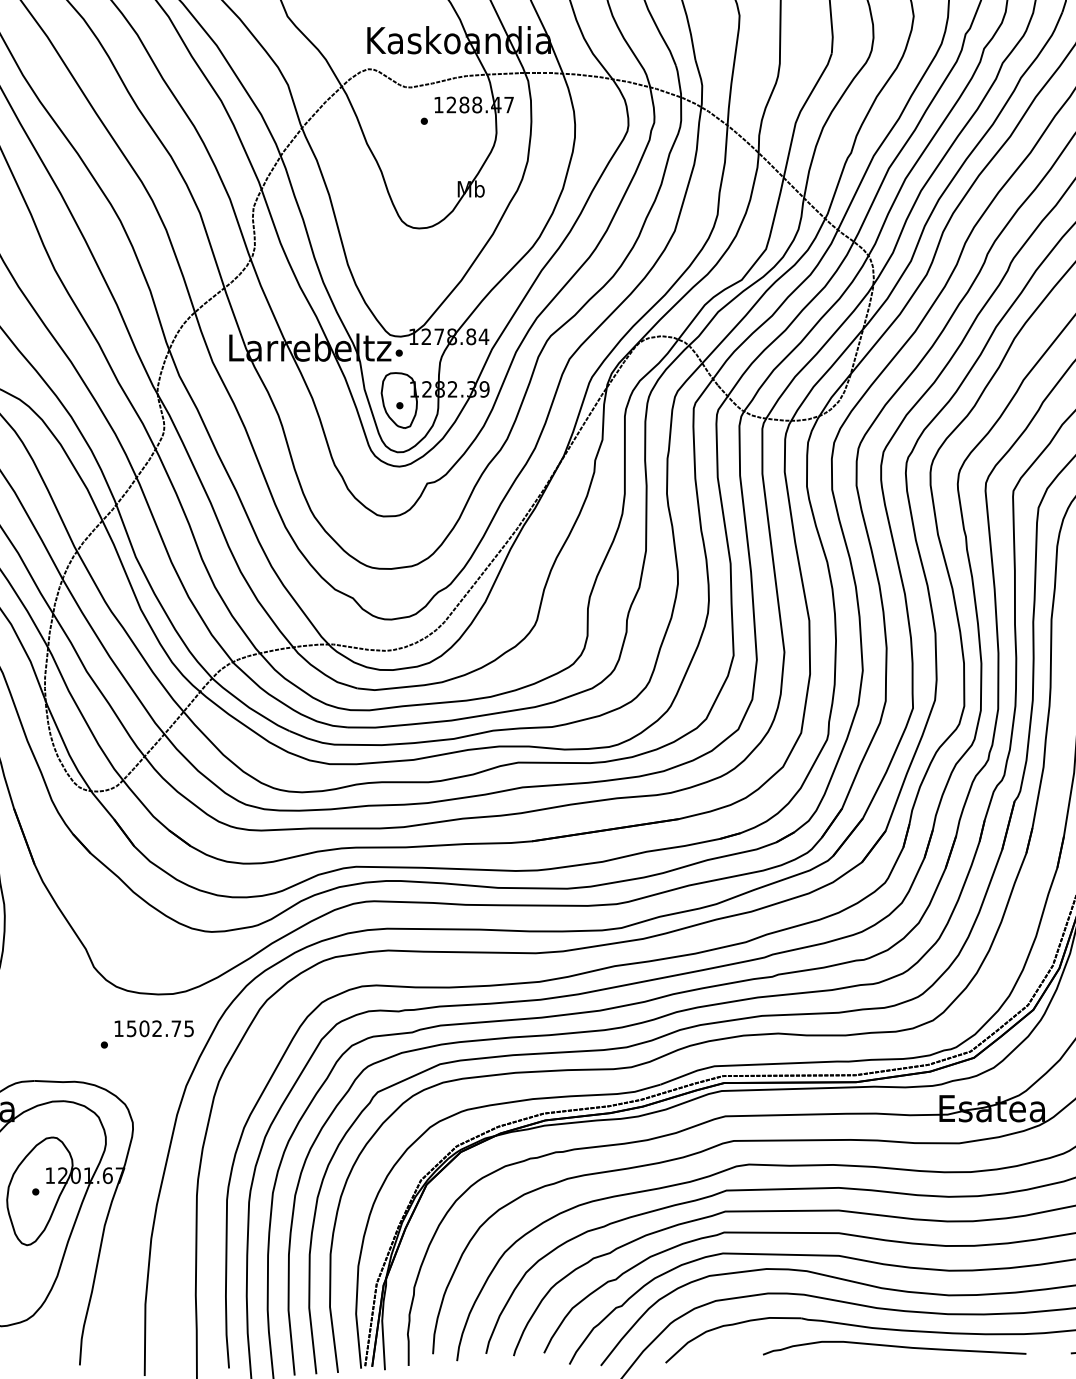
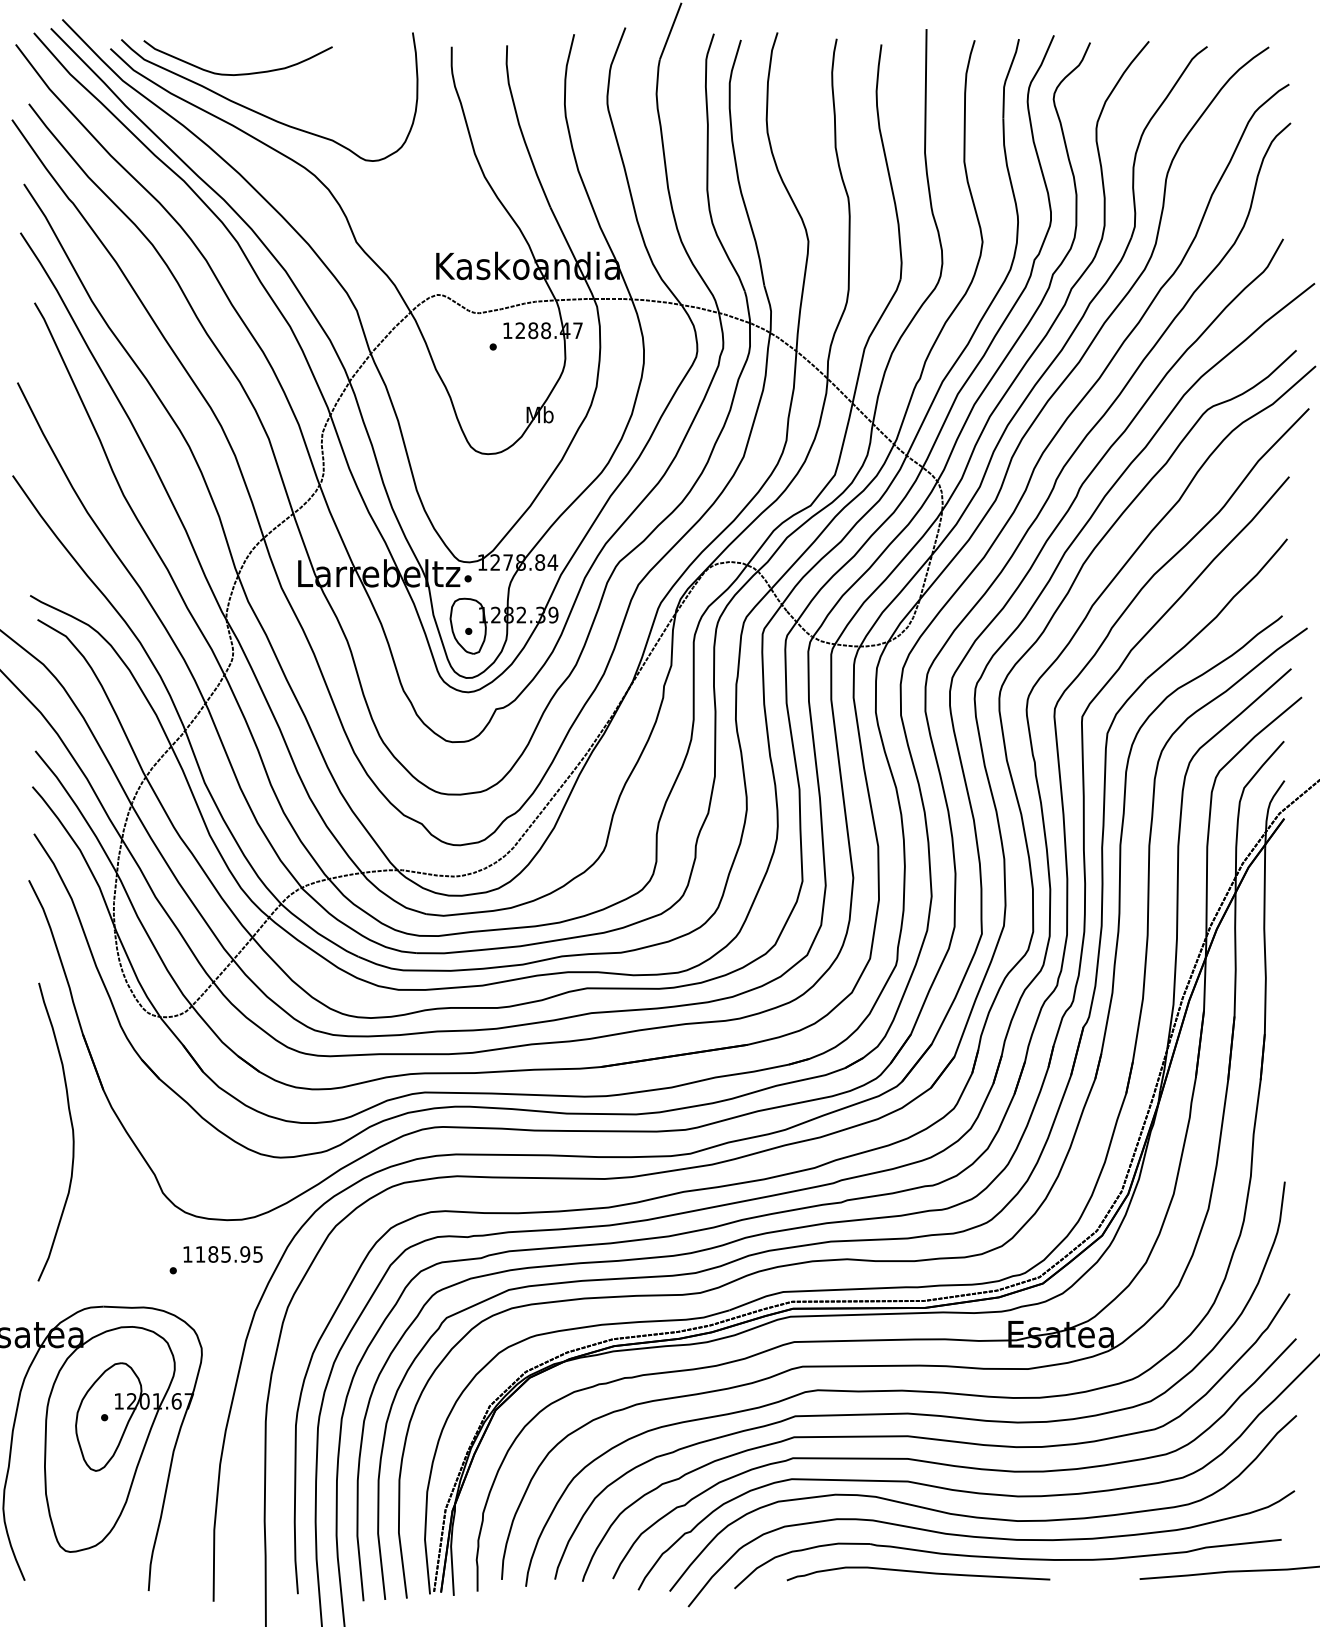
text: (153, 1028) -> (222, 1254), 1502.75 -> 1185.95
curve: (894, 1346) -> (918, 1572), moved

